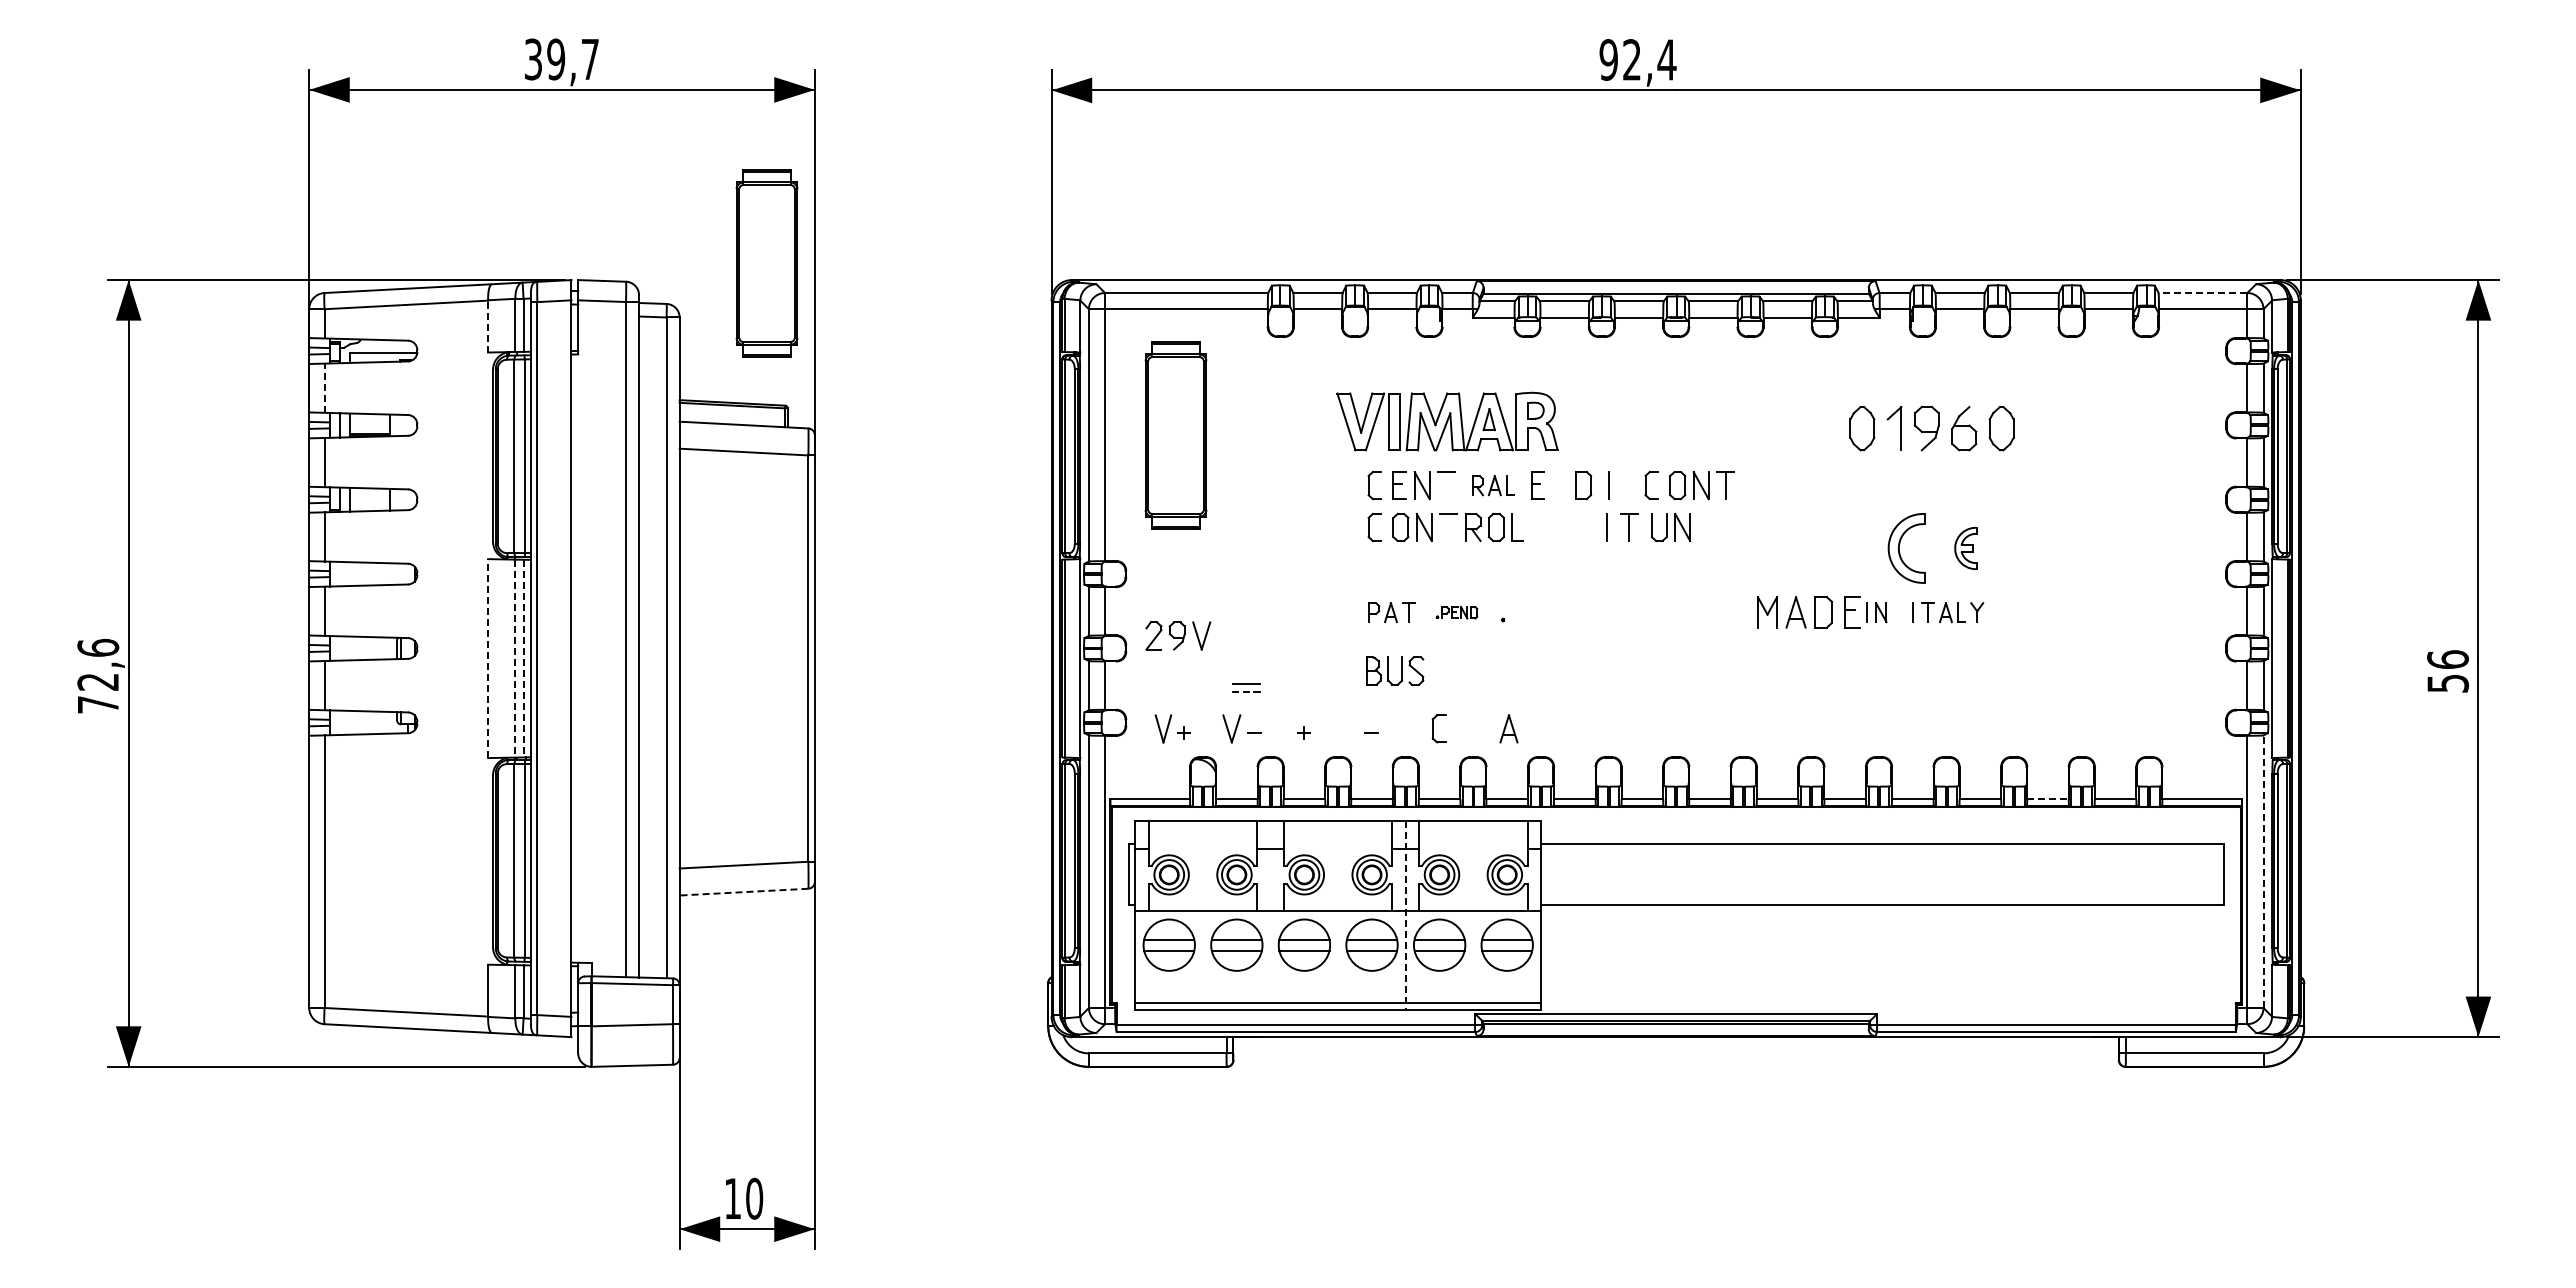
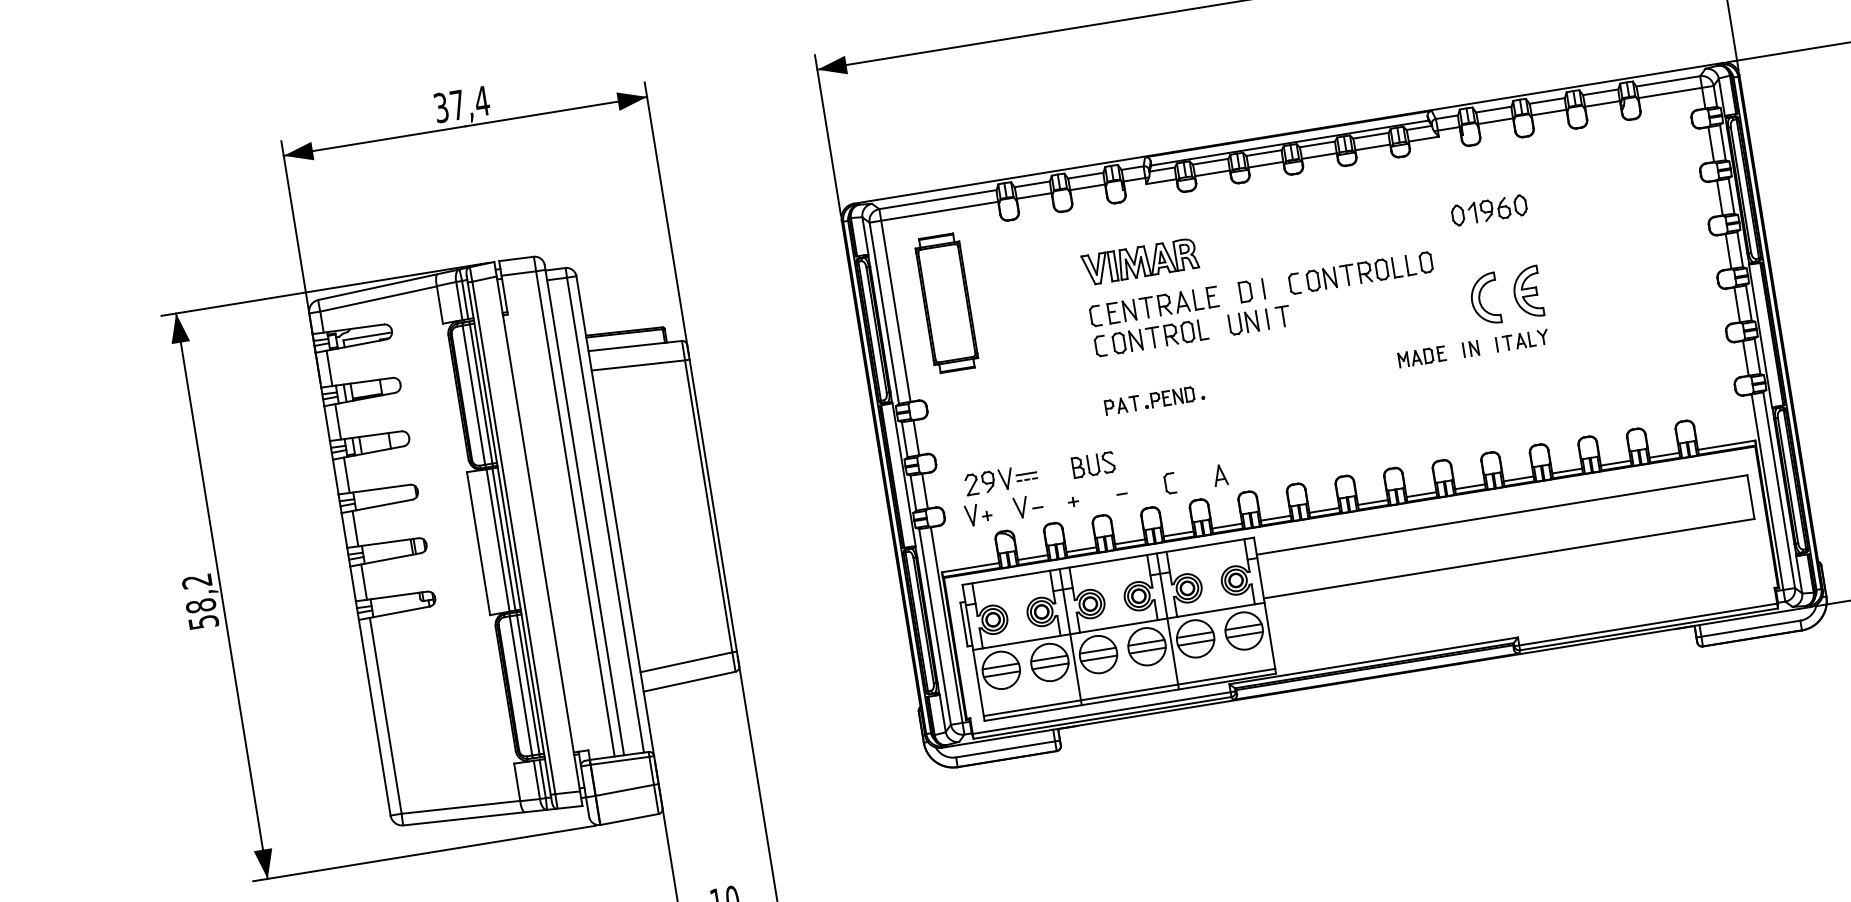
text: (573, 59) -> (470, 103), 39,7 -> 37,4
part: (766, 263) -> (632, 227), removed
line: (2202, 293) -> (1668, 81), dashed -> solid
line: (488, 326) -> (440, 304), dashed -> solid
line: (324, 388) -> (329, 368), dashed -> solid
part: (1446, 421) -> (1139, 261), size x0.71
part: (1931, 428) -> (1488, 210), size x0.62
line: (1446, 485) -> (1147, 307), added
part: (1493, 485) -> (1180, 302), size x1.43
part: (1792, 485) -> (1395, 267), added
line: (1448, 527) -> (1153, 337), added
part: (1670, 527) -> (1243, 323), moved
part: (1965, 548) -> (1527, 292), size x1.67
part: (1456, 612) -> (1169, 397), size x1.67
part: (1808, 612) -> (1422, 356), size x0.62
part: (1178, 635) -> (989, 481), moved
line: (488, 658) -> (478, 543), dashed -> solid
line: (515, 658) -> (498, 540), dashed -> solid
line: (523, 658) -> (503, 539), dashed -> solid
part: (1395, 670) -> (1093, 464), moved
text: (98, 675) -> (200, 601), 72,6 -> 58,2
line: (2047, 799) -> (1615, 463), dashed -> solid
line: (2263, 871) -> (1779, 490), dashed -> solid
line: (743, 892) -> (689, 682), dashed -> solid
line: (1270, 915) -> (1070, 637), added
line: (1405, 915) -> (1167, 621), dashed -> solid

